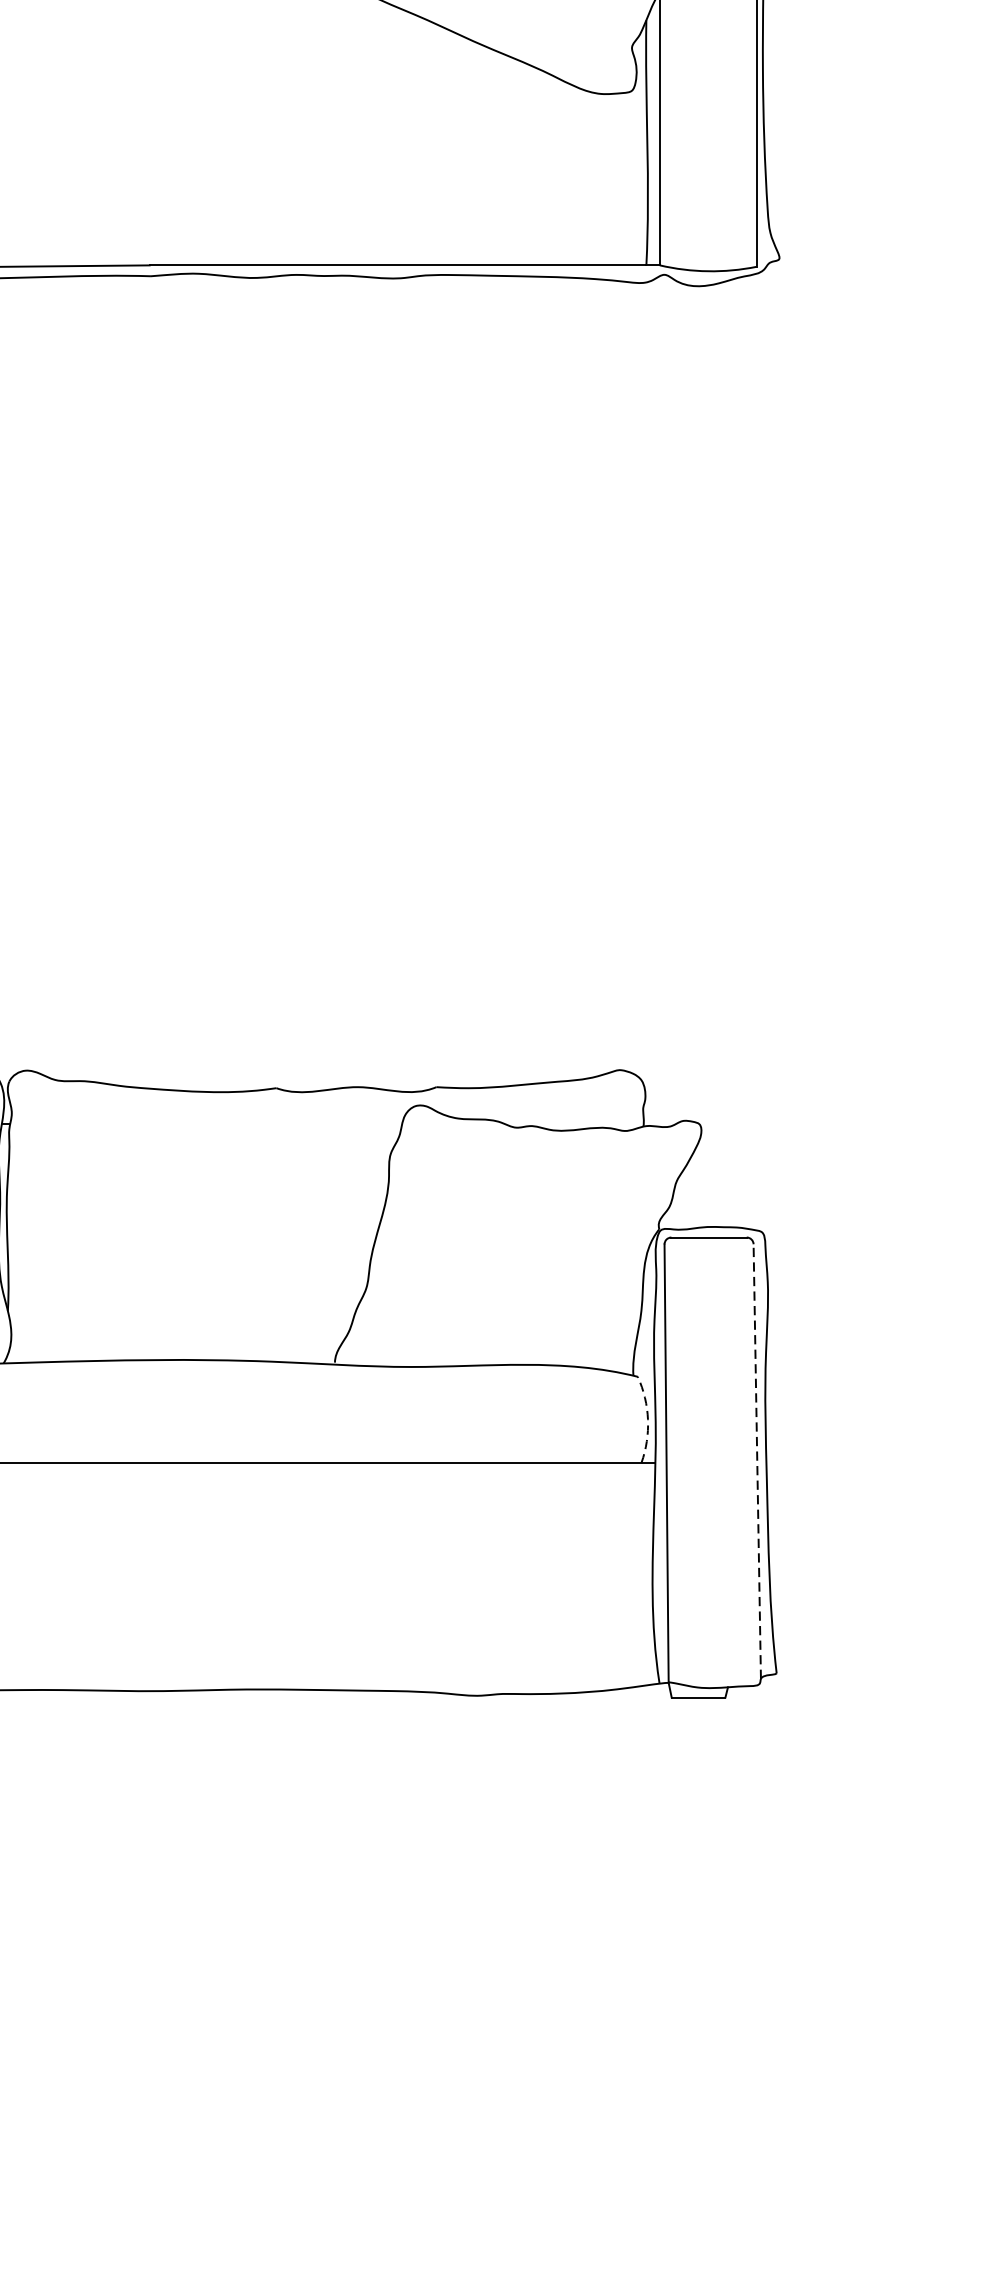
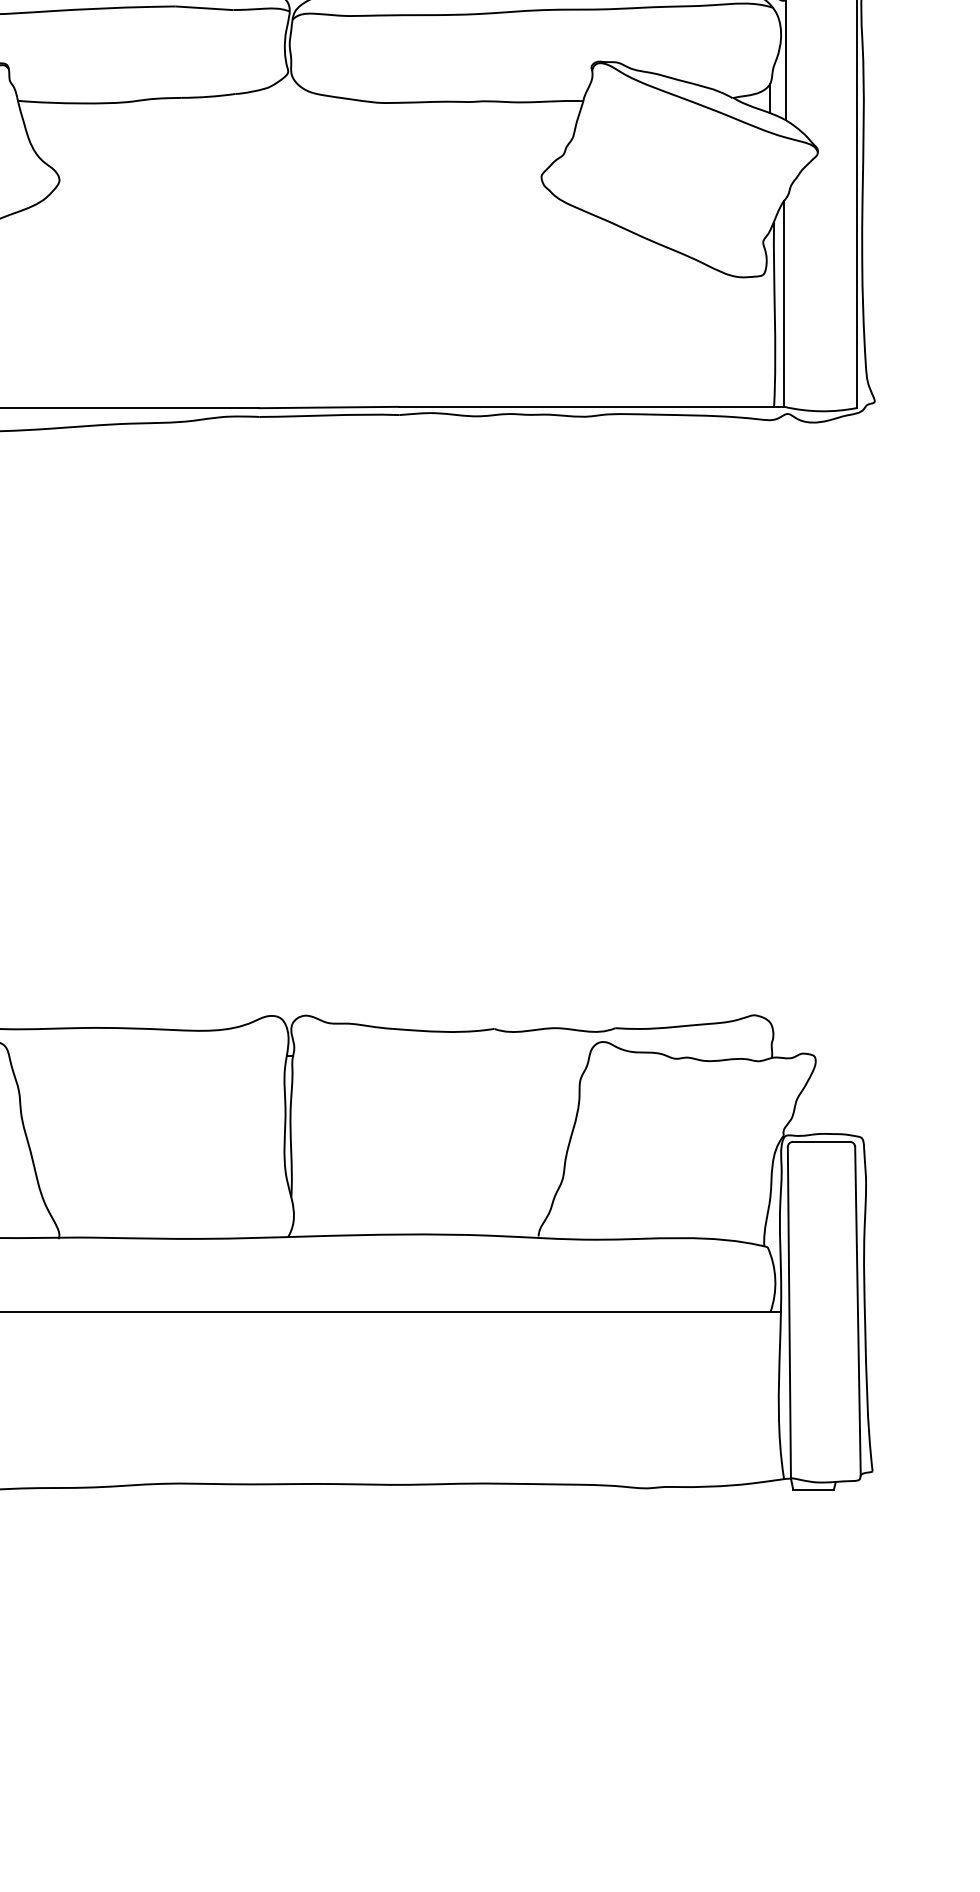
arc: (648, 1419) -> (775, 1279), dashed -> solid
line: (756, 1460) -> (857, 1310), dashed -> solid

